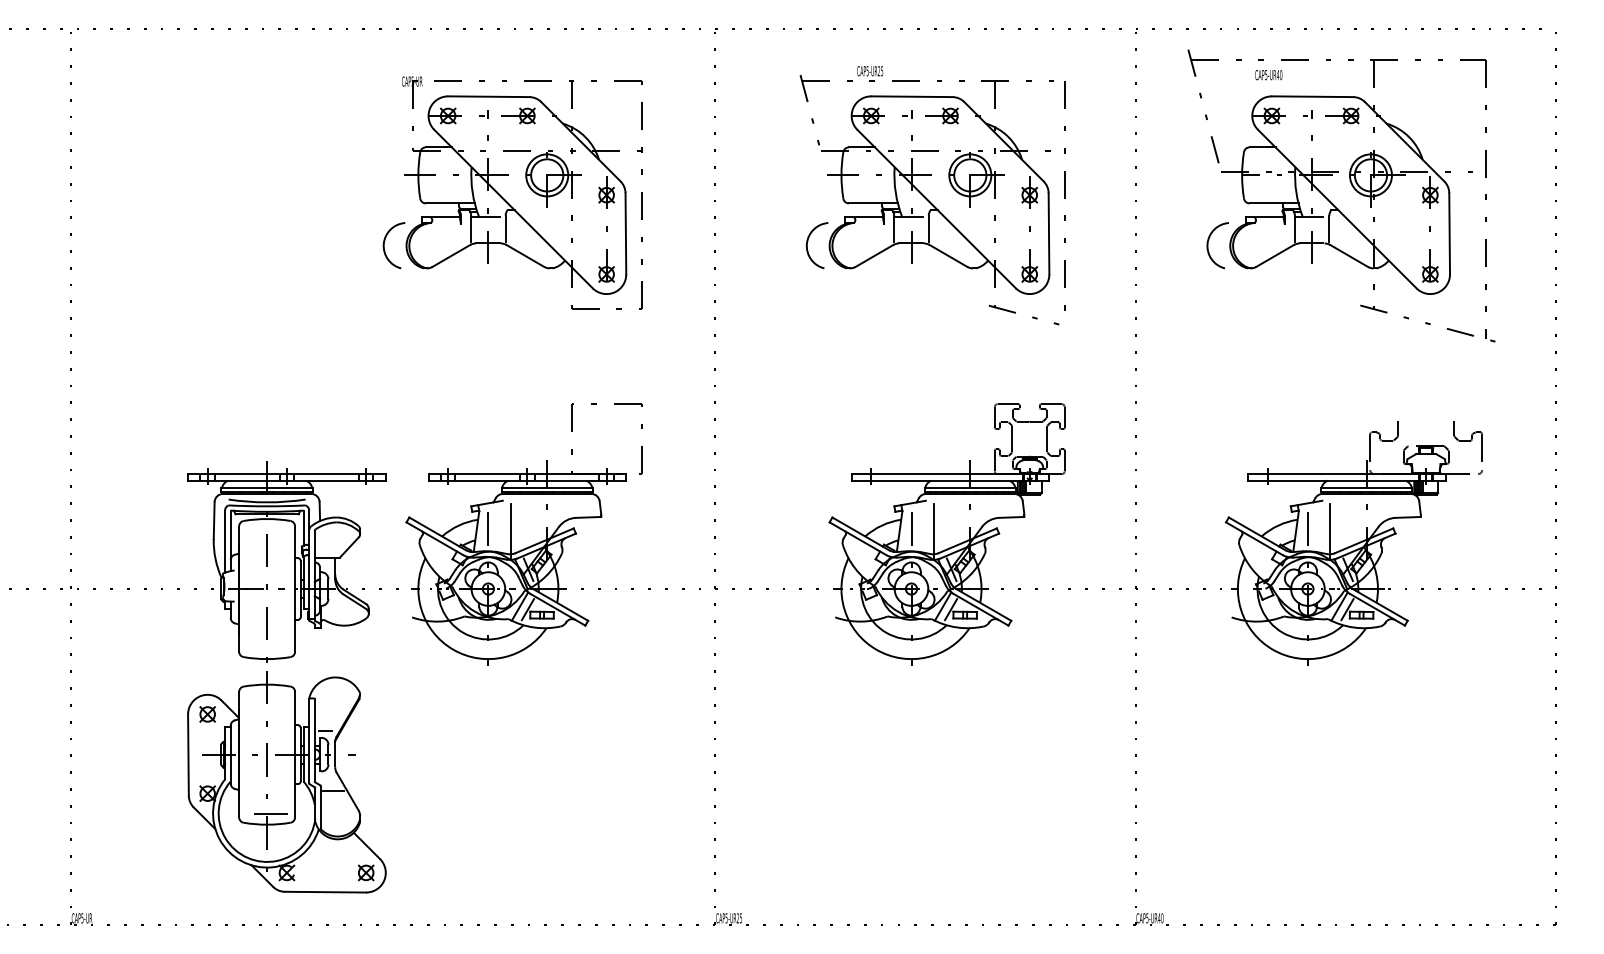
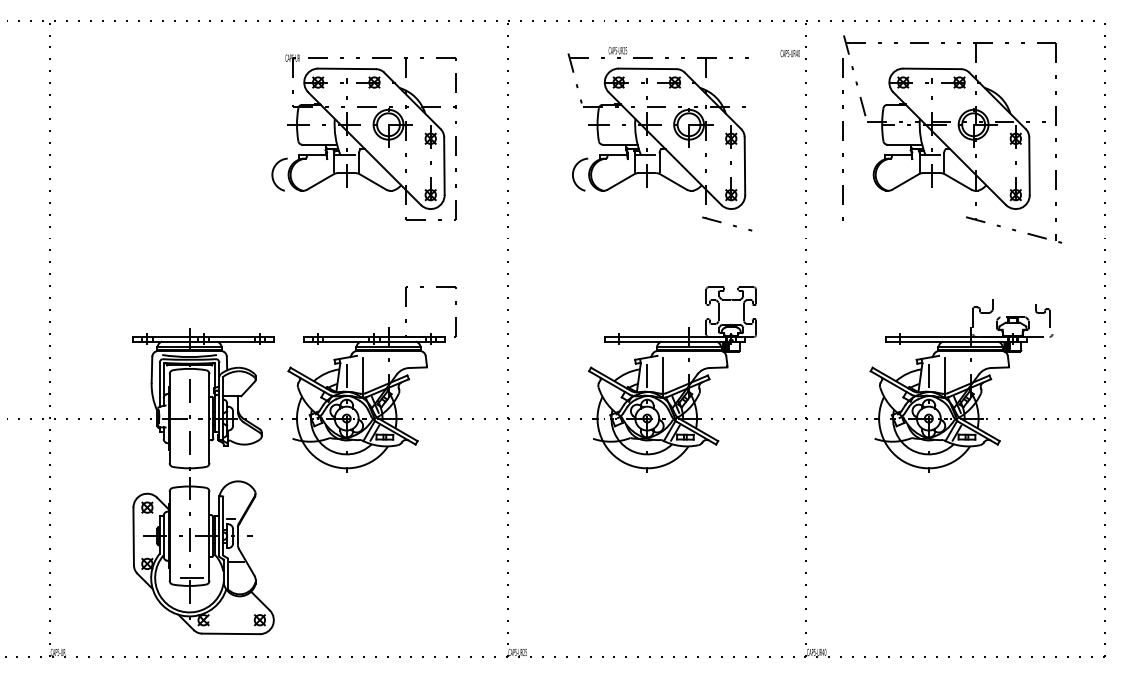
text: (1268, 75) -> (790, 53), moved
line: (1064, 195) -> (842, 139), moved
arc: (1208, 245) -> (858, 174), removed
part: (1467, 441) -> (1042, 313), size x0.7

